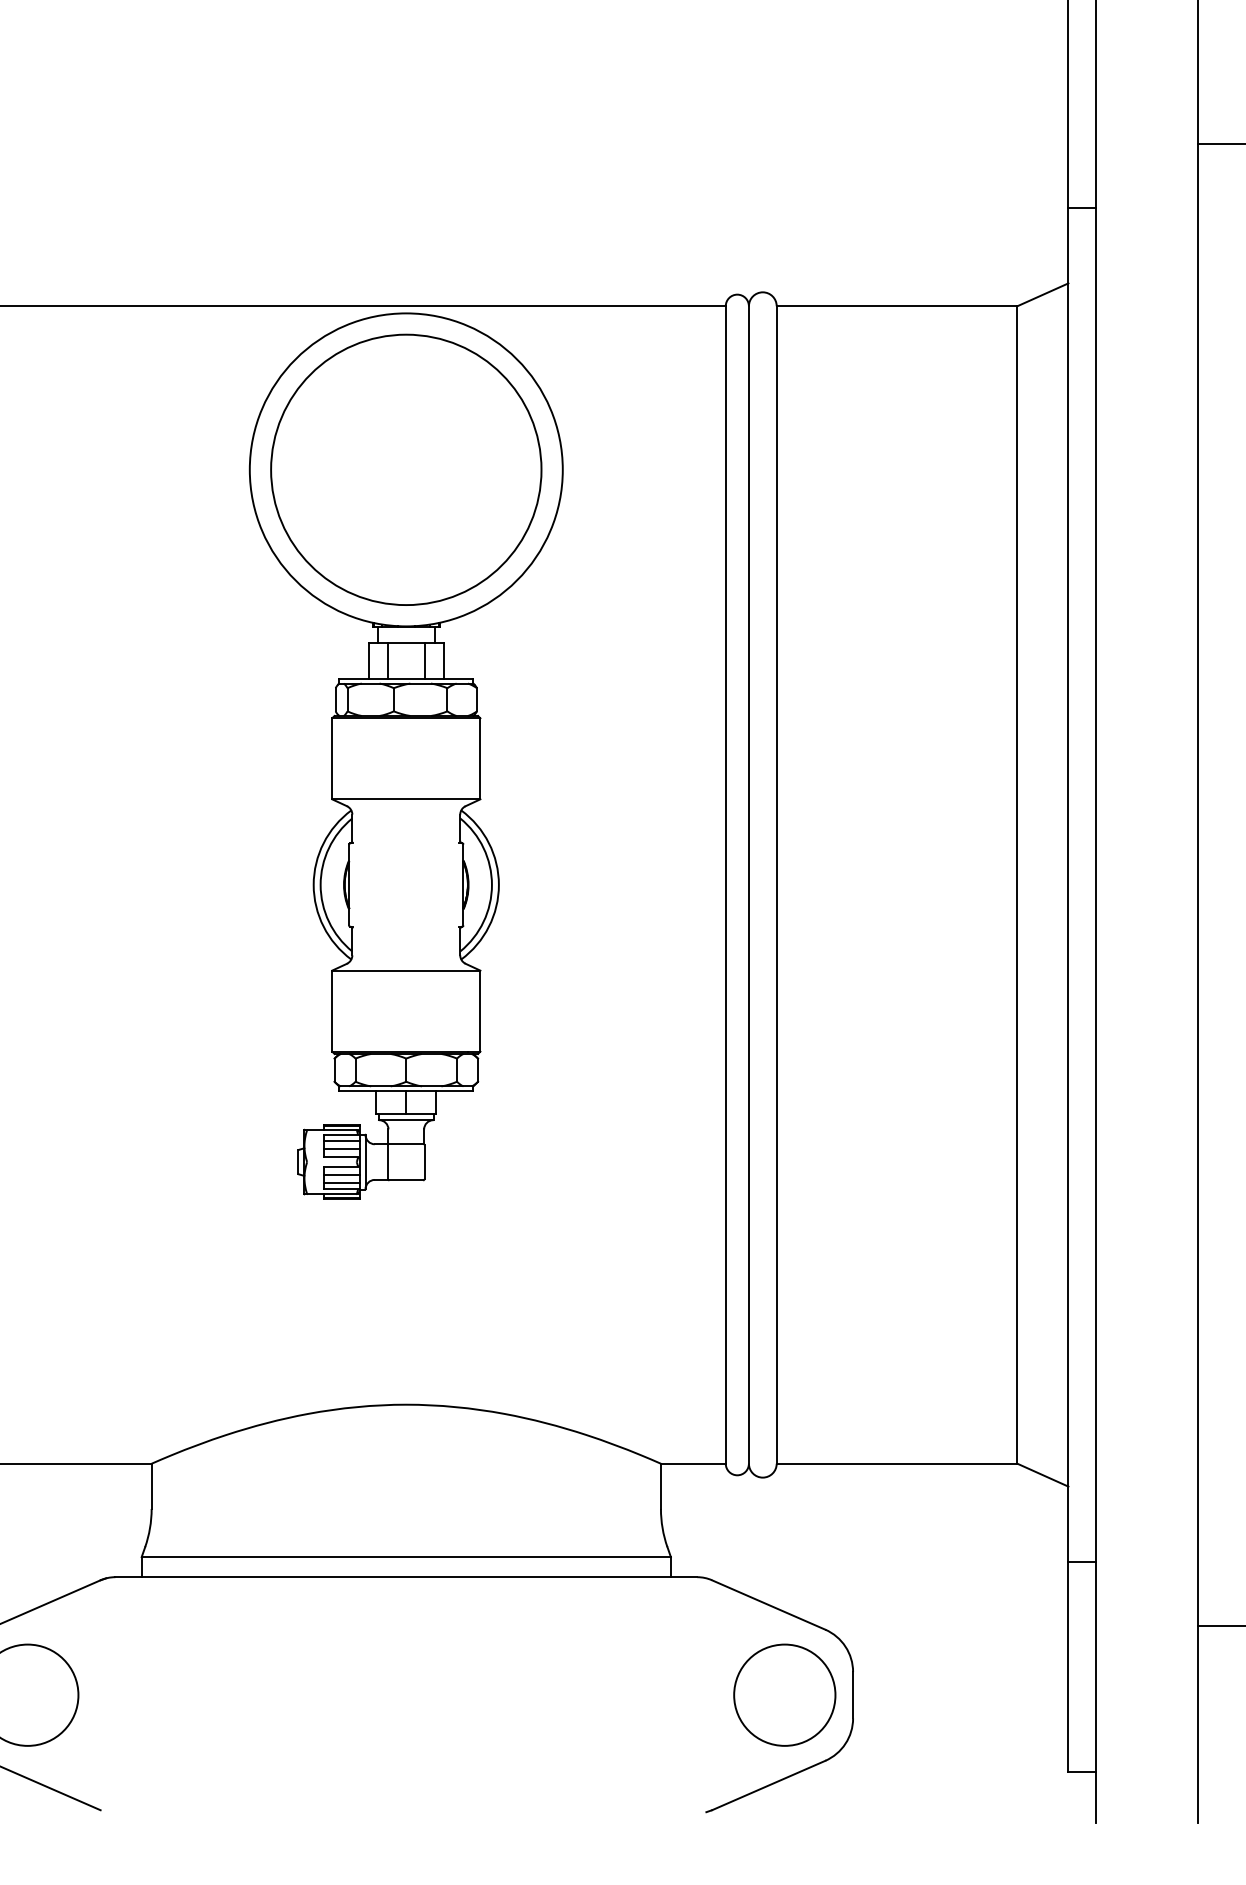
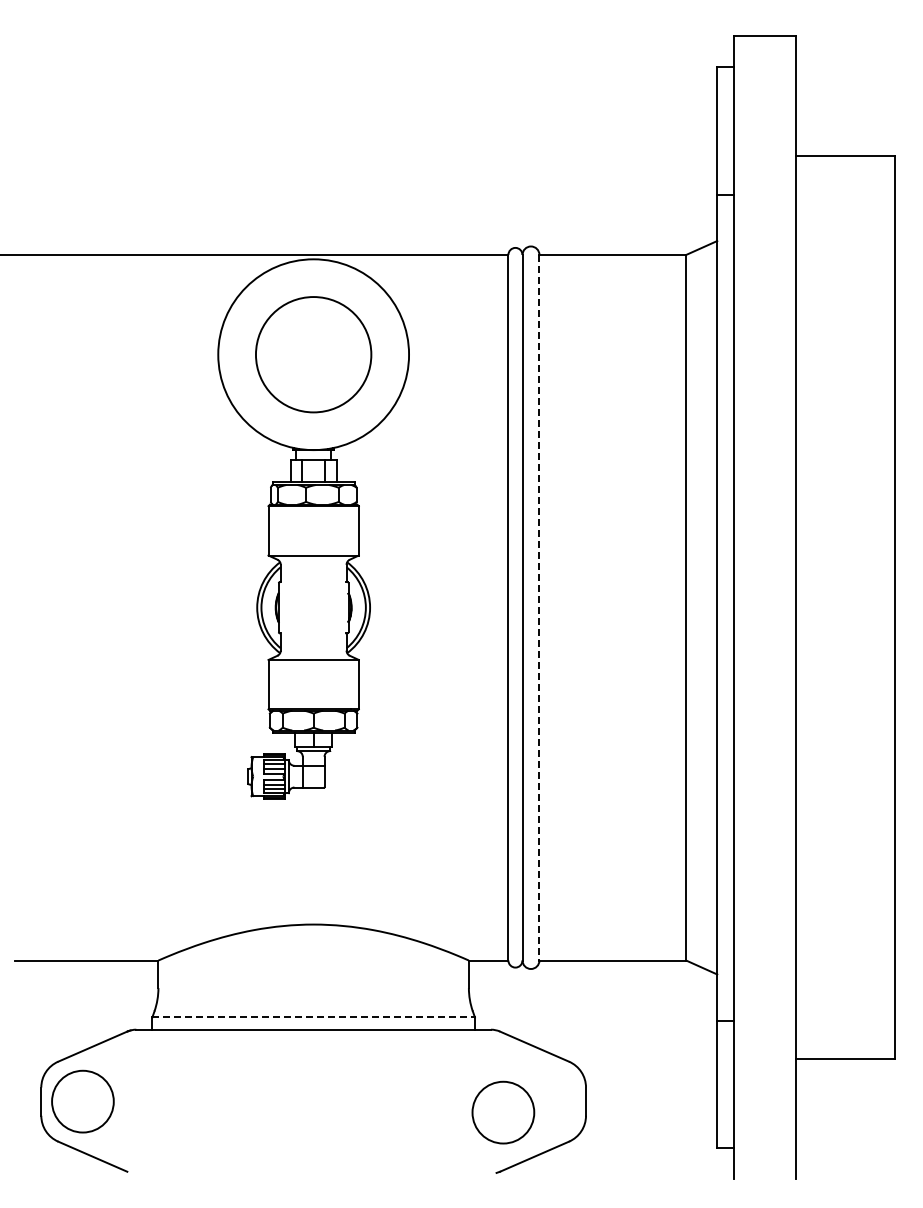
circle: (406, 469) -> (313, 354), size x0.7
line: (776, 884) -> (539, 607), solid -> dashed
line: (407, 1557) -> (314, 1017), solid -> dashed
circle: (784, 1694) -> (503, 1112), moved

